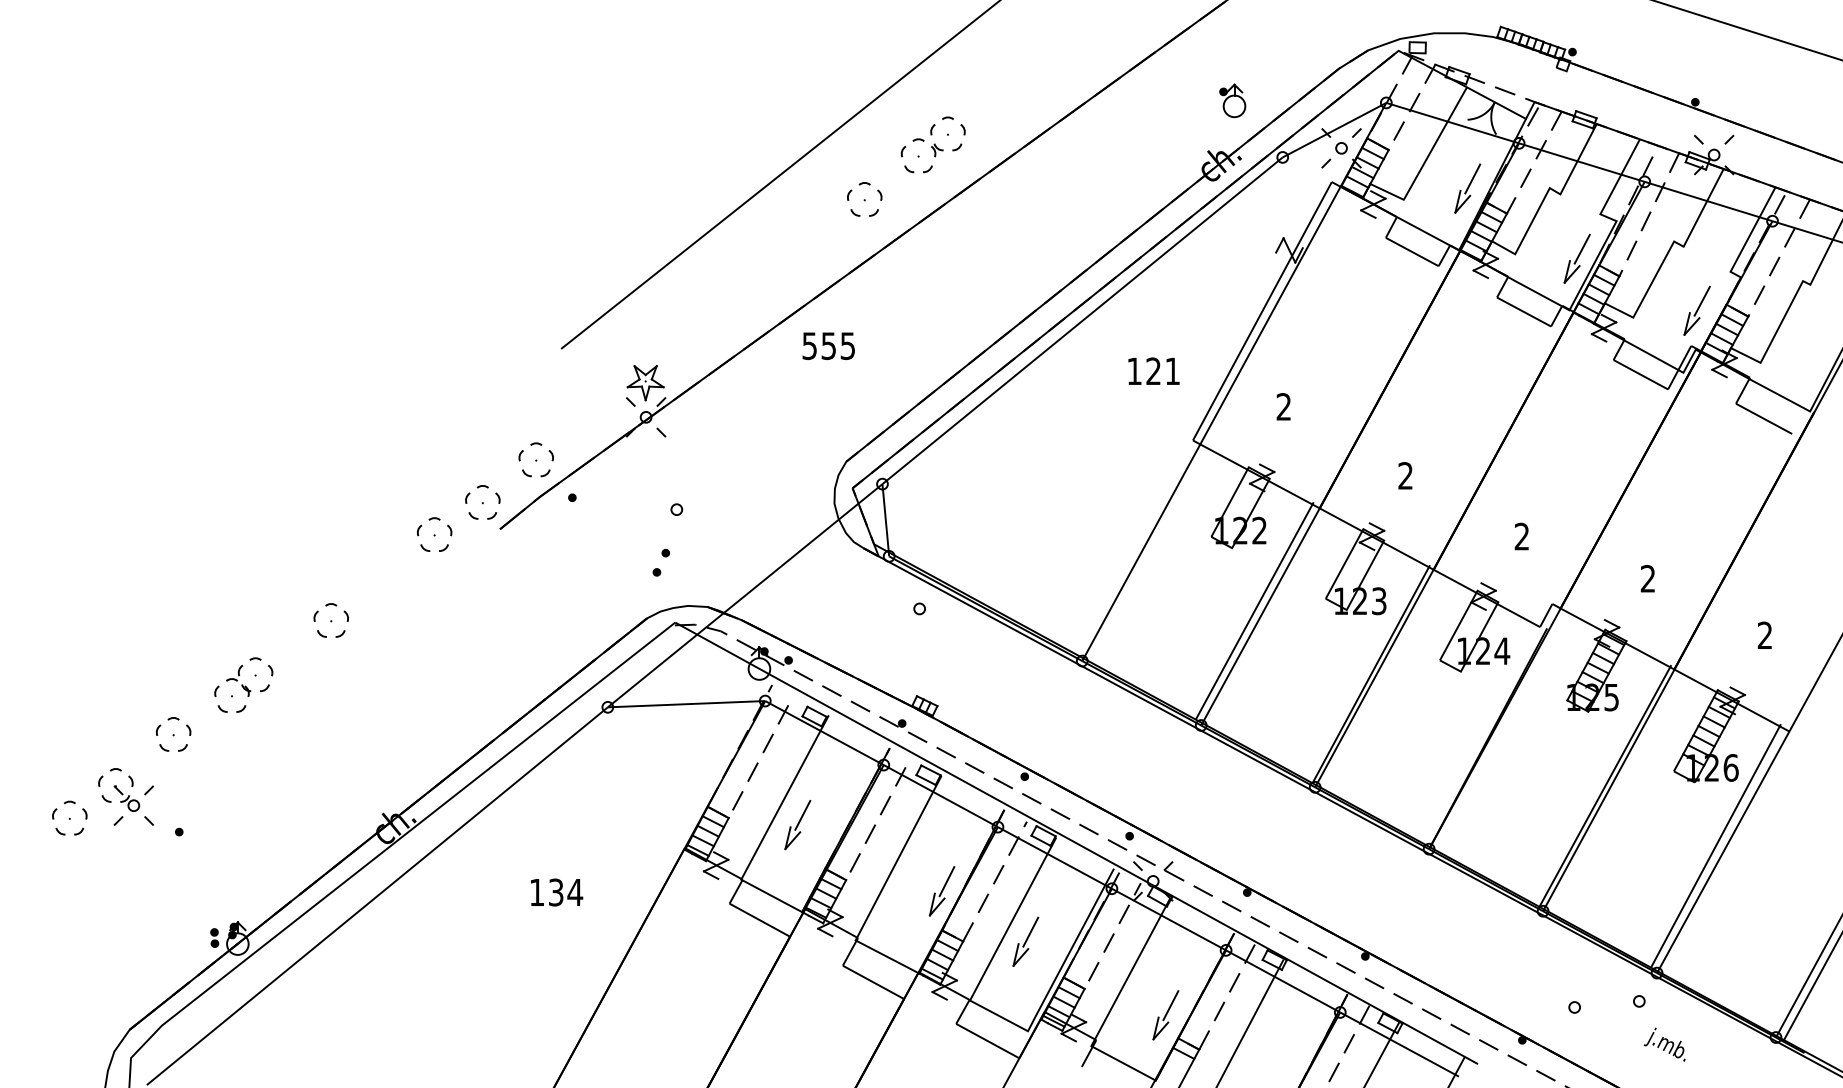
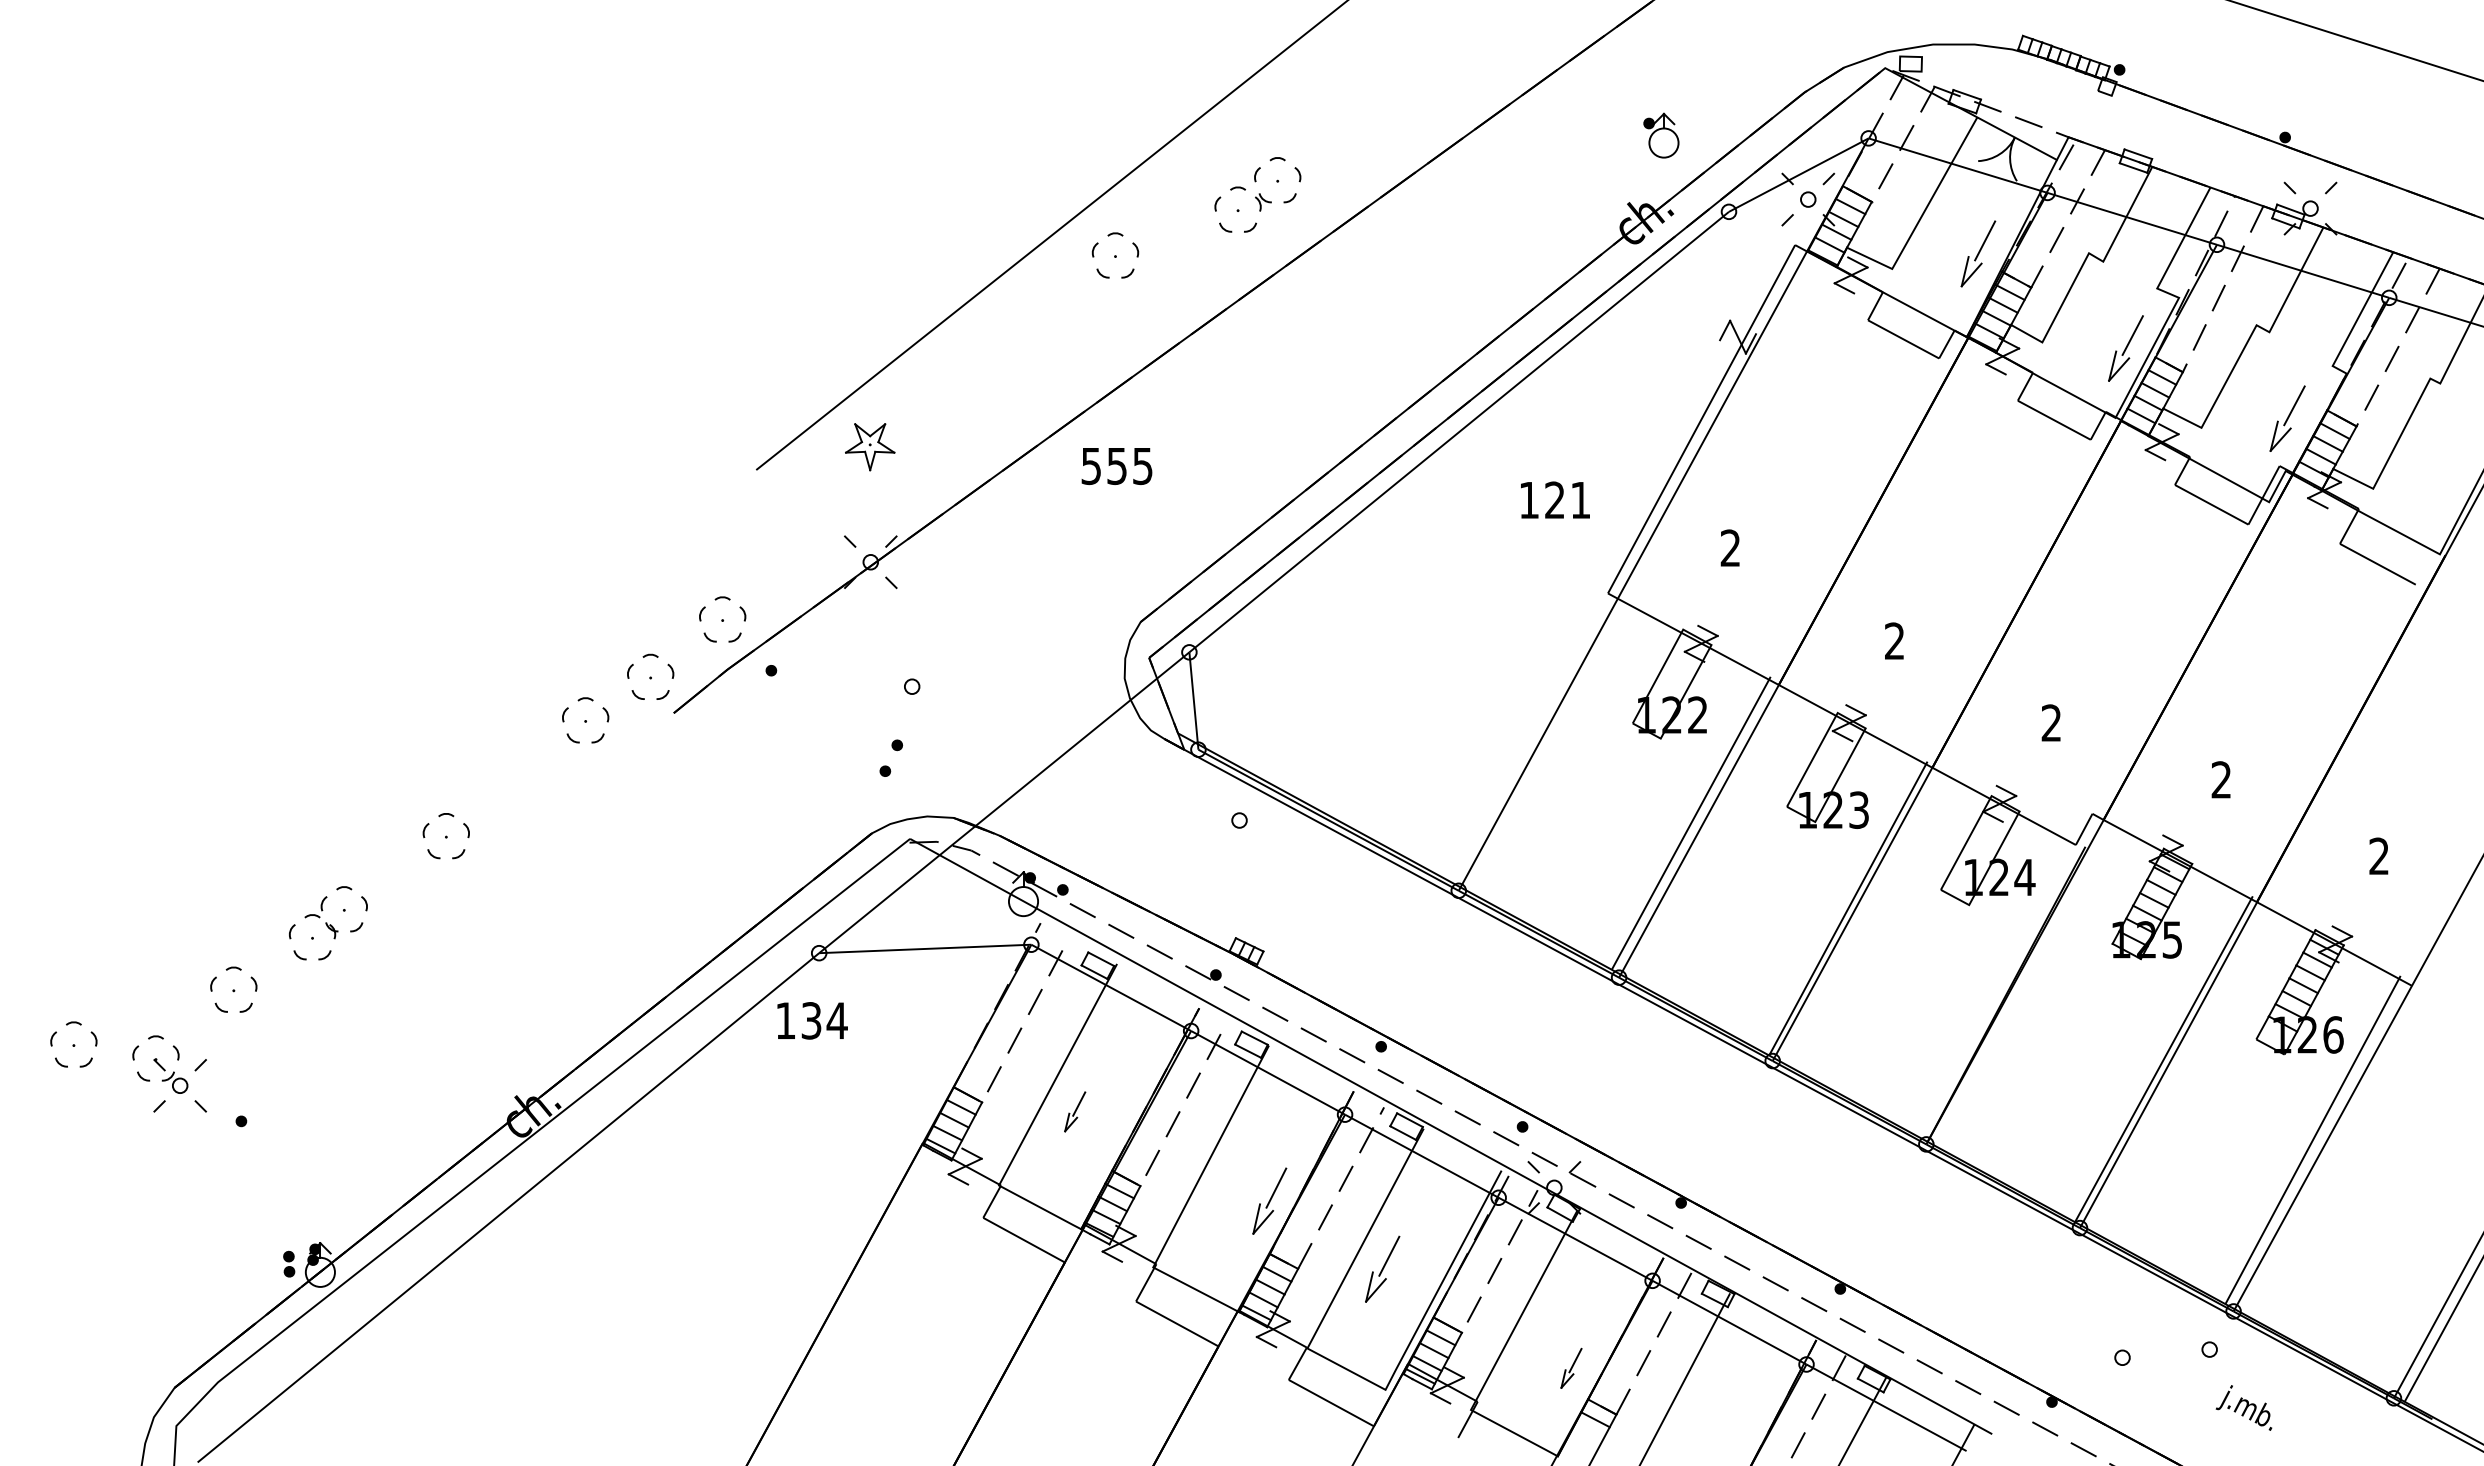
part: (864, 199) -> (1115, 255), moved
part: (645, 383) -> (870, 447), moved
part: (69, 818) -> (73, 1044), moved
part: (797, 824) -> (1074, 1111), size x0.6
text: (556, 892) -> (812, 1020), moved
part: (1165, 1015) -> (1571, 1368), size x0.6

